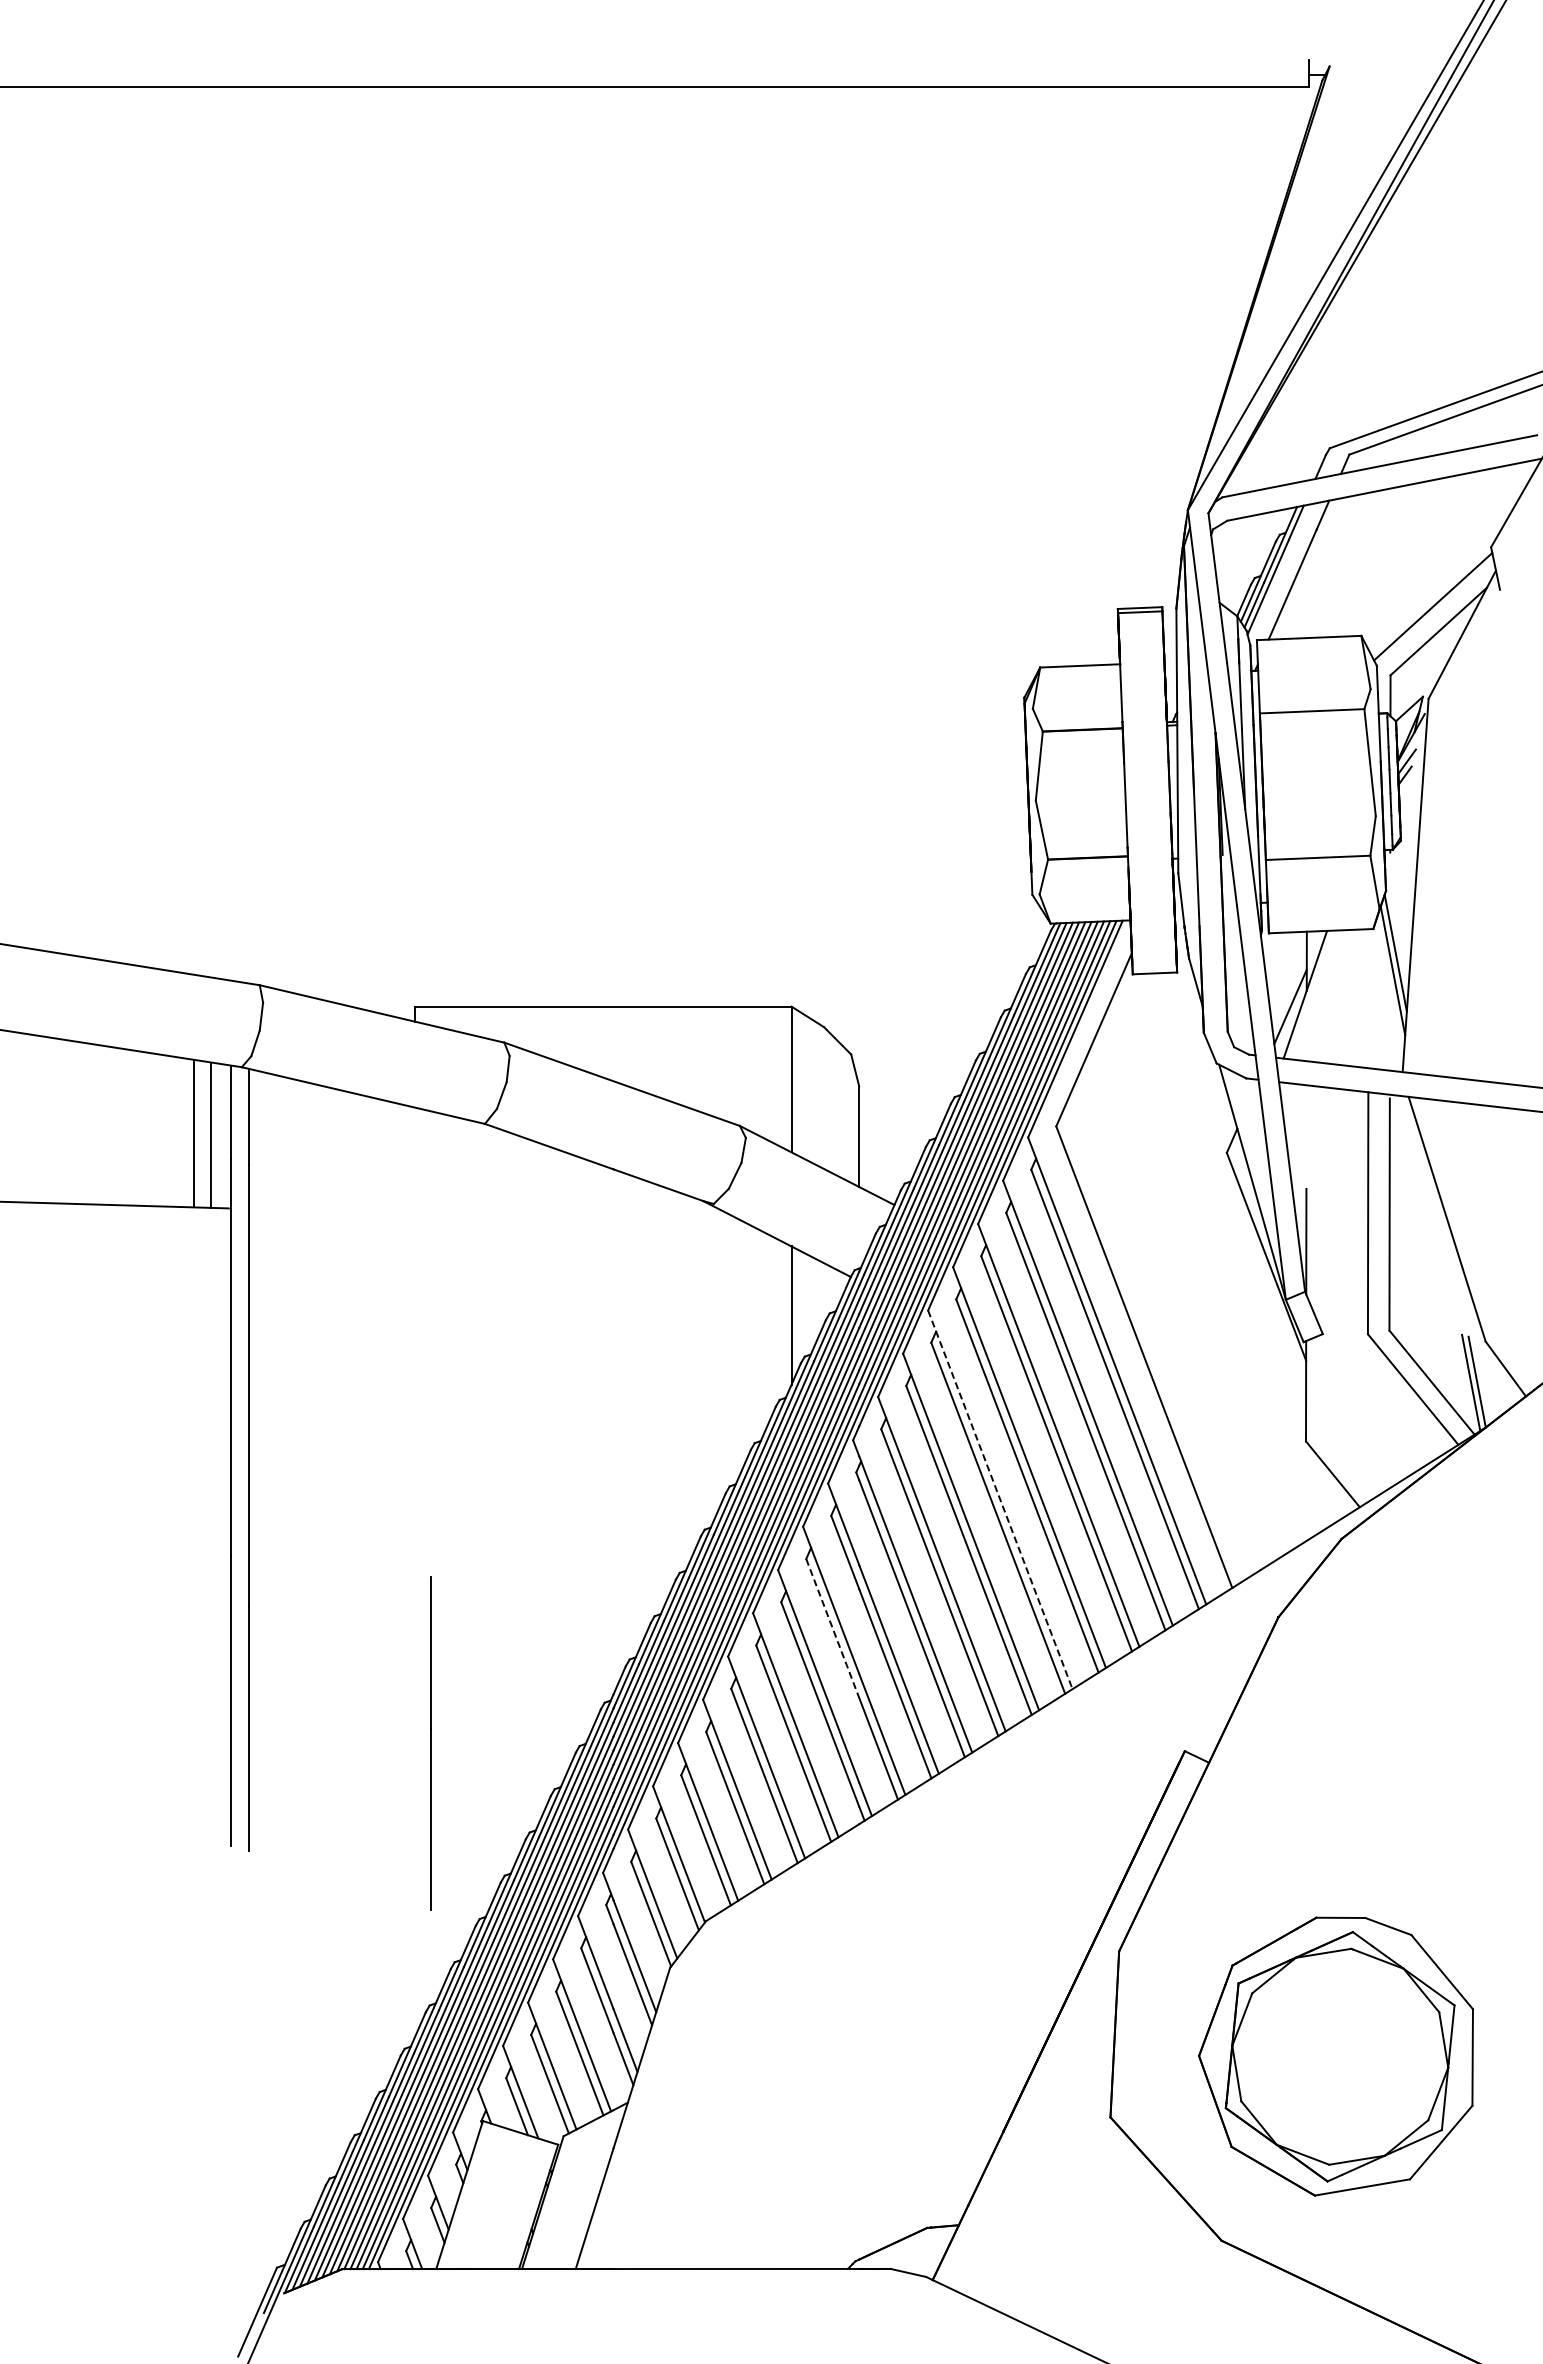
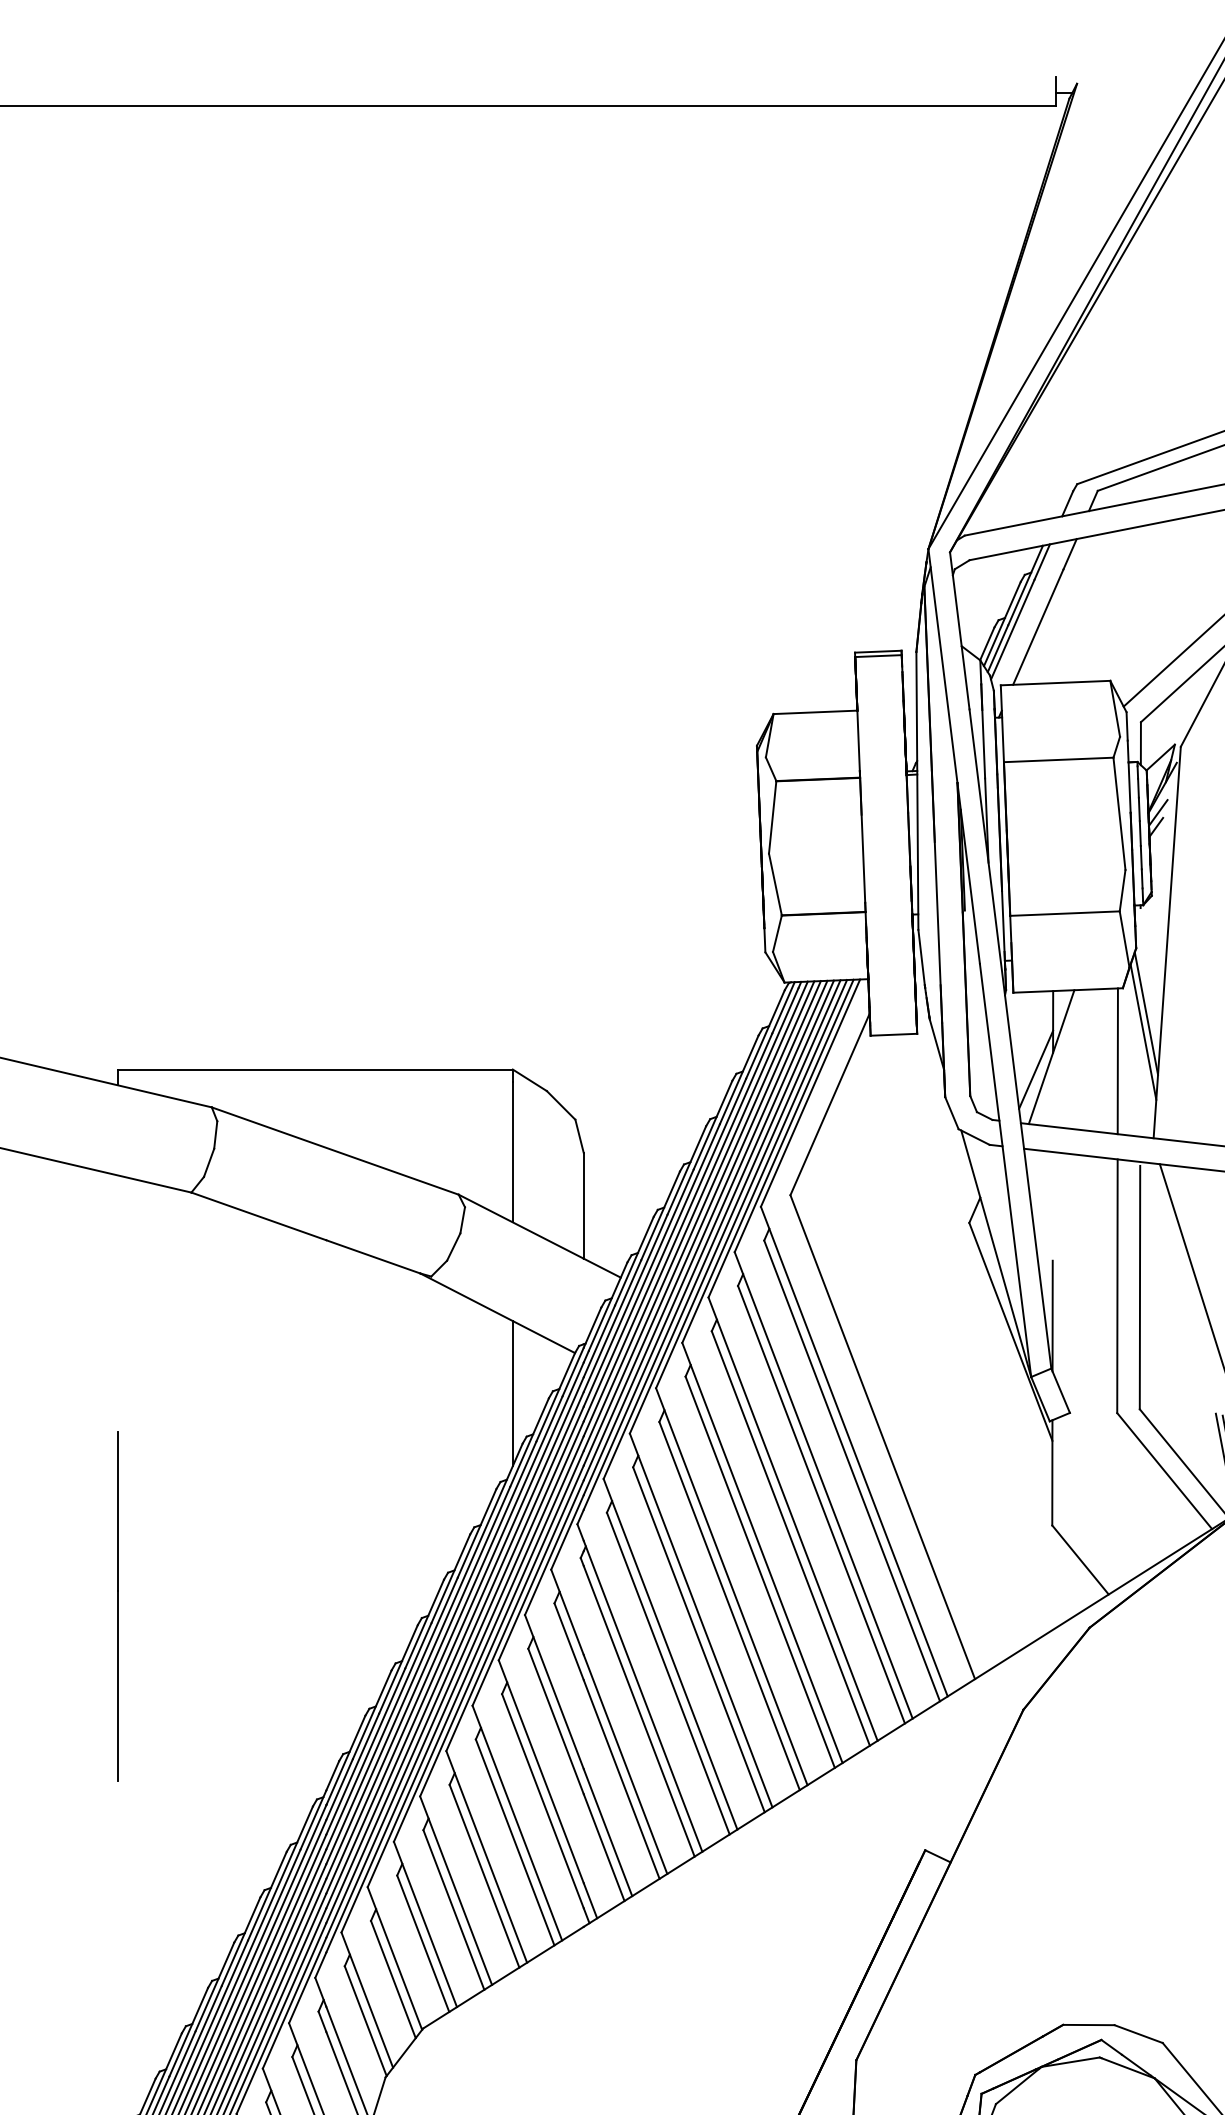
line: (1368, 998) -> (1117, 1061), added
line: (1000, 1499) -> (731, 1586), dashed -> solid
line: (832, 1628) -> (555, 1721), dashed -> solid
line: (430, 1743) -> (117, 1606), moved

